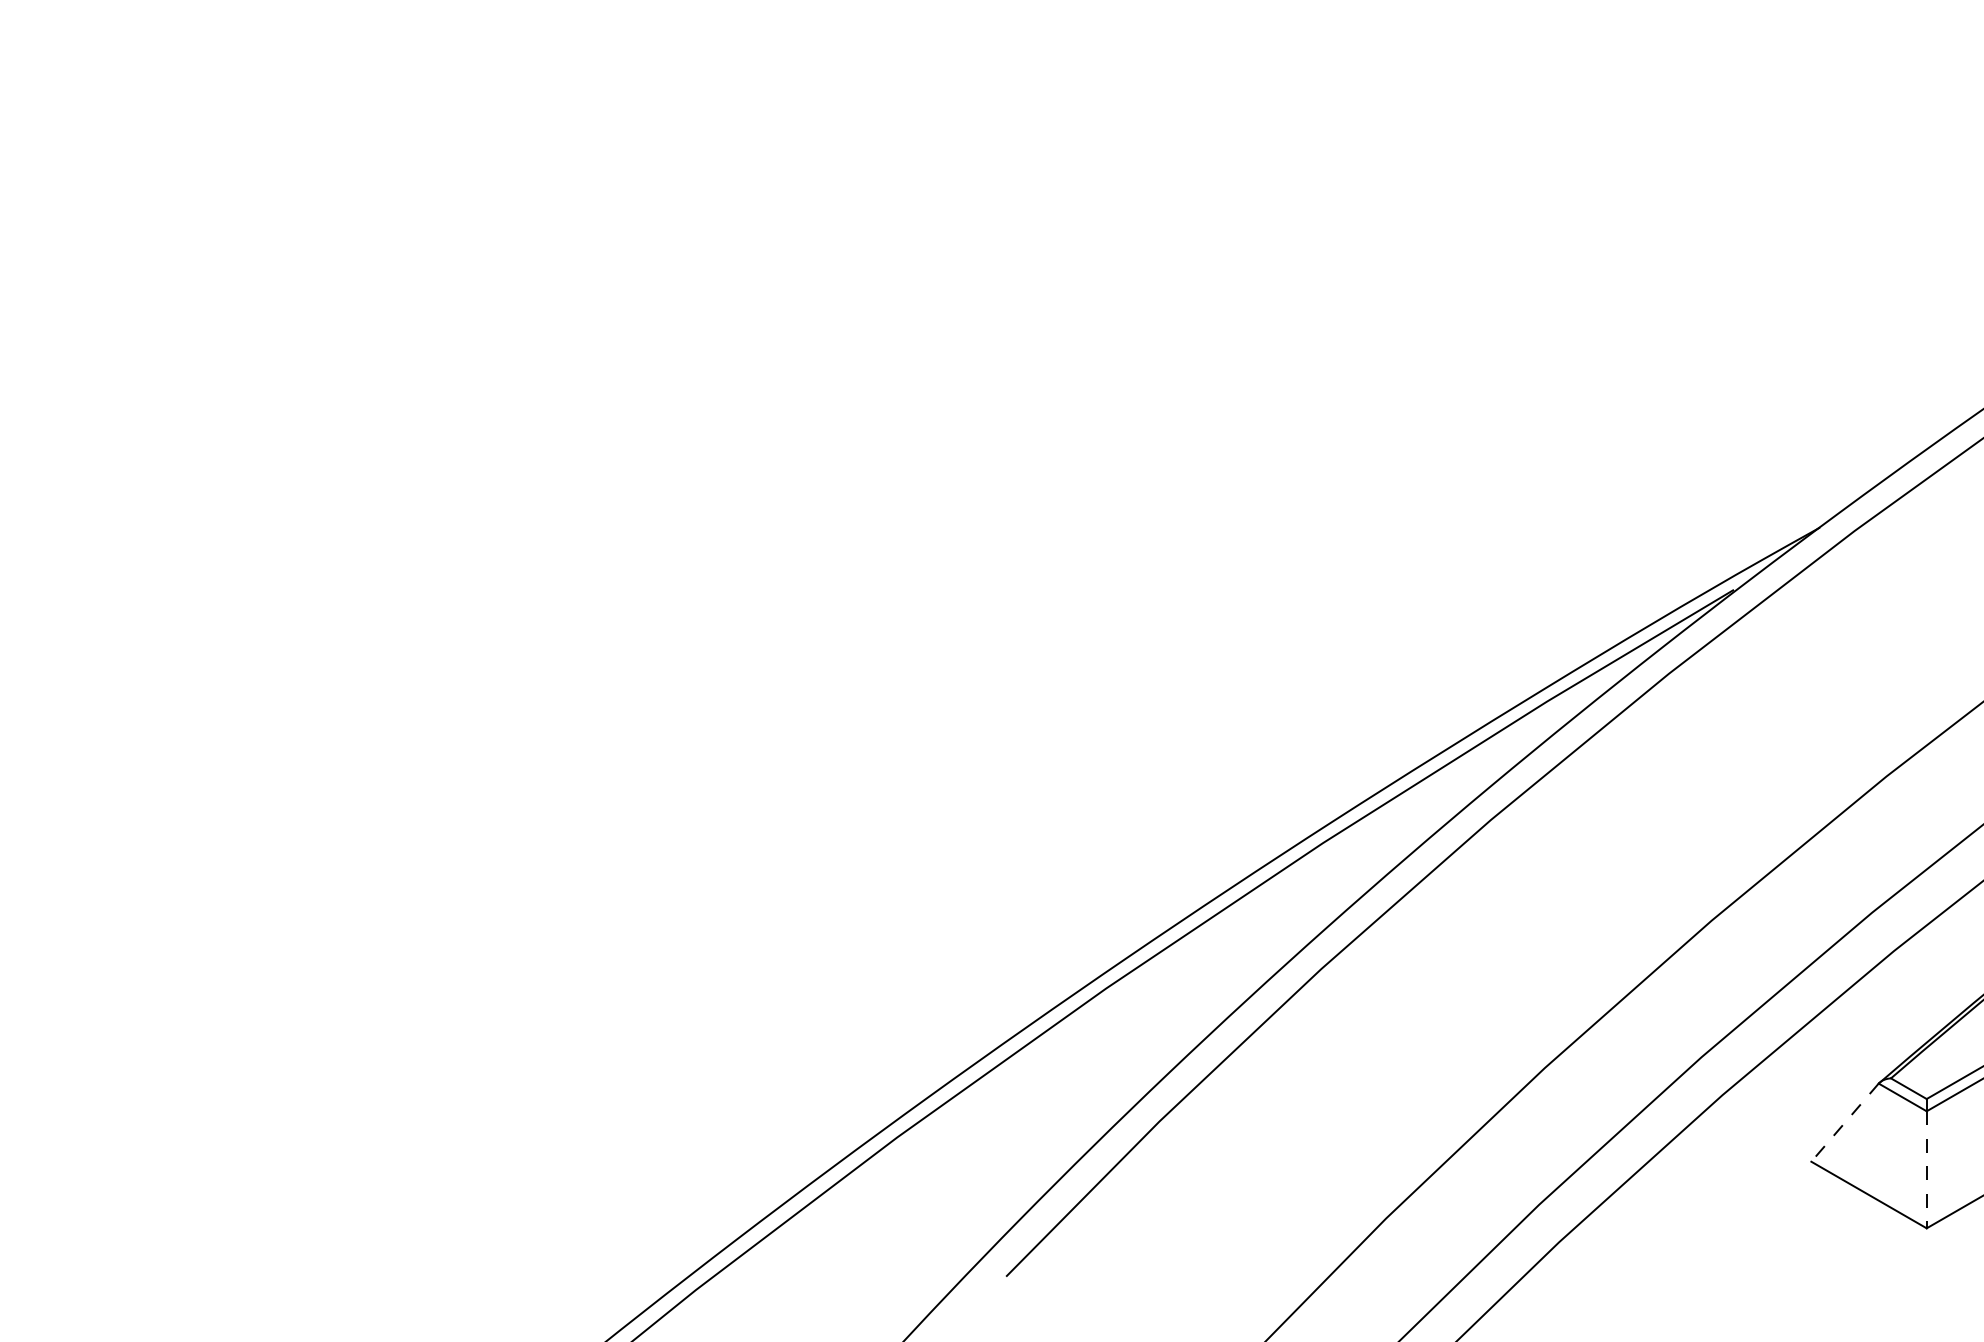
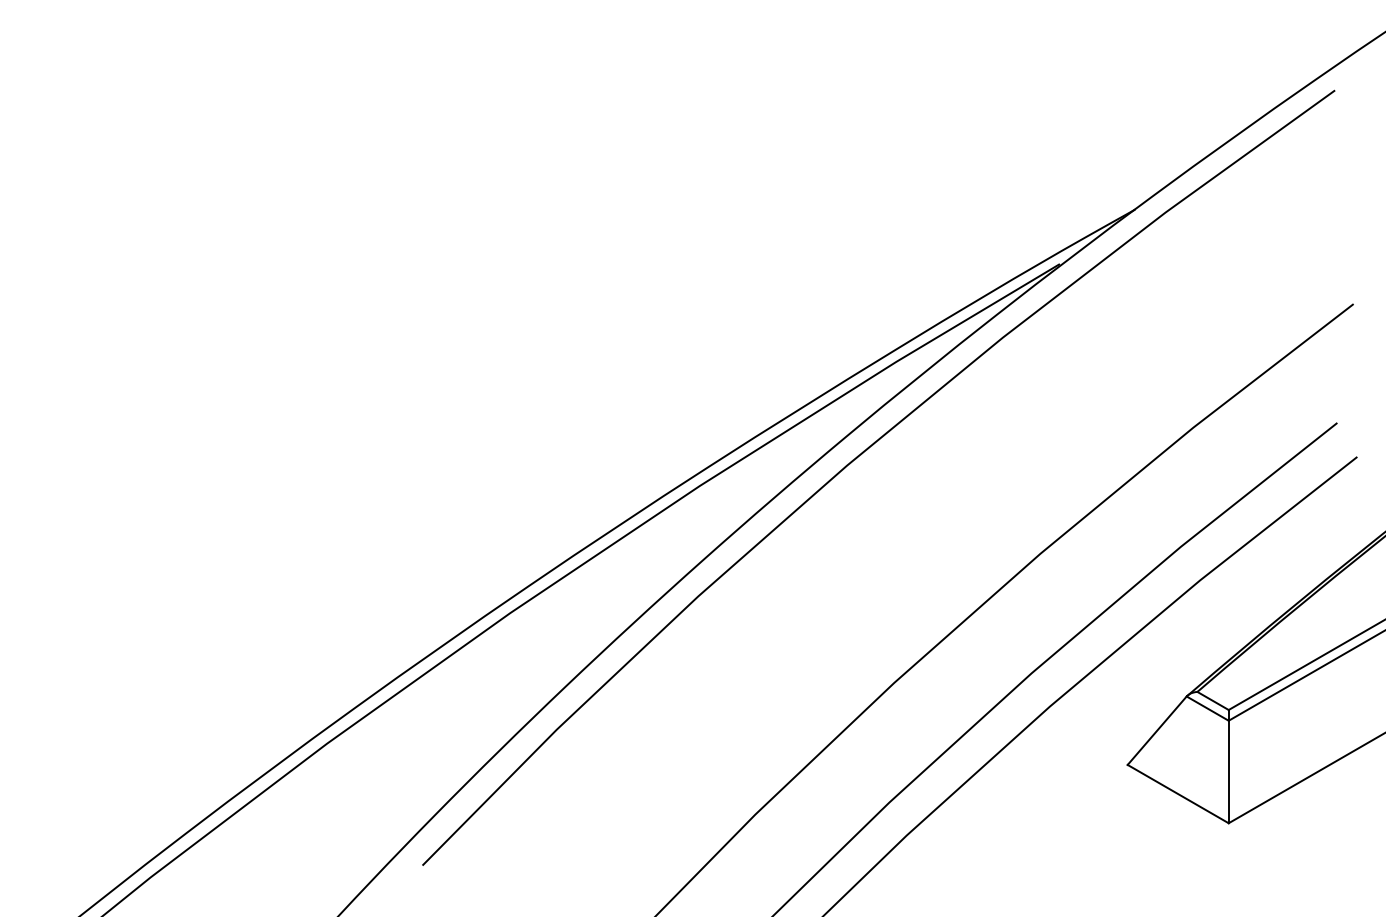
line: (1845, 1122) -> (1157, 730), dashed -> solid
line: (1926, 1169) -> (1228, 771), dashed -> solid

